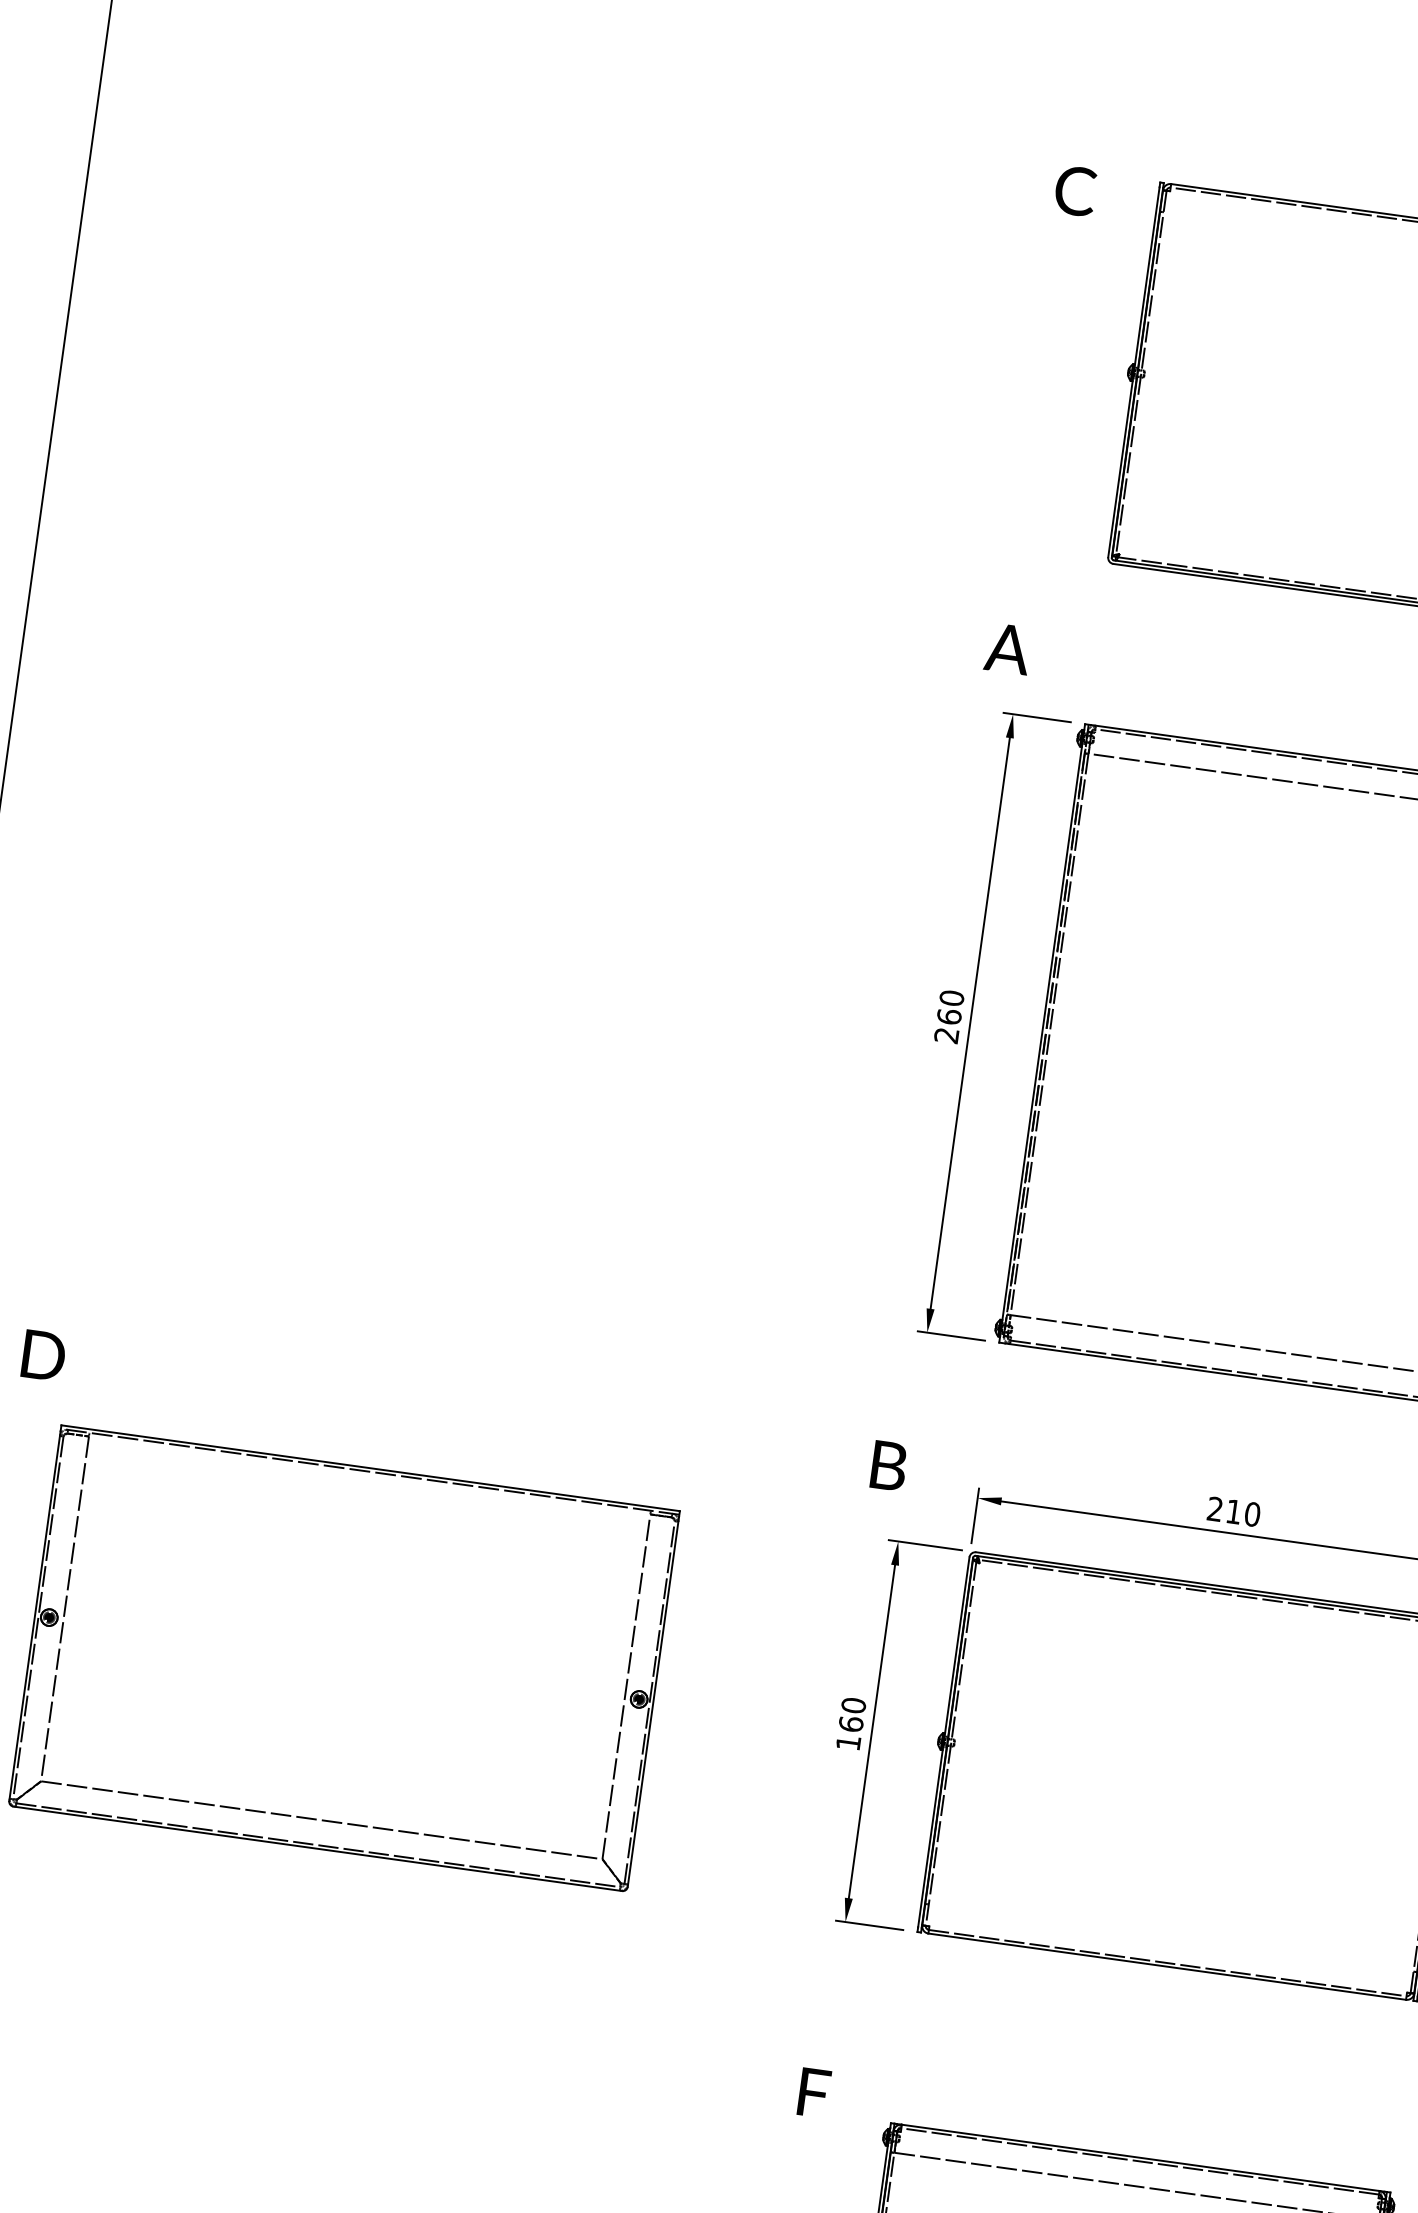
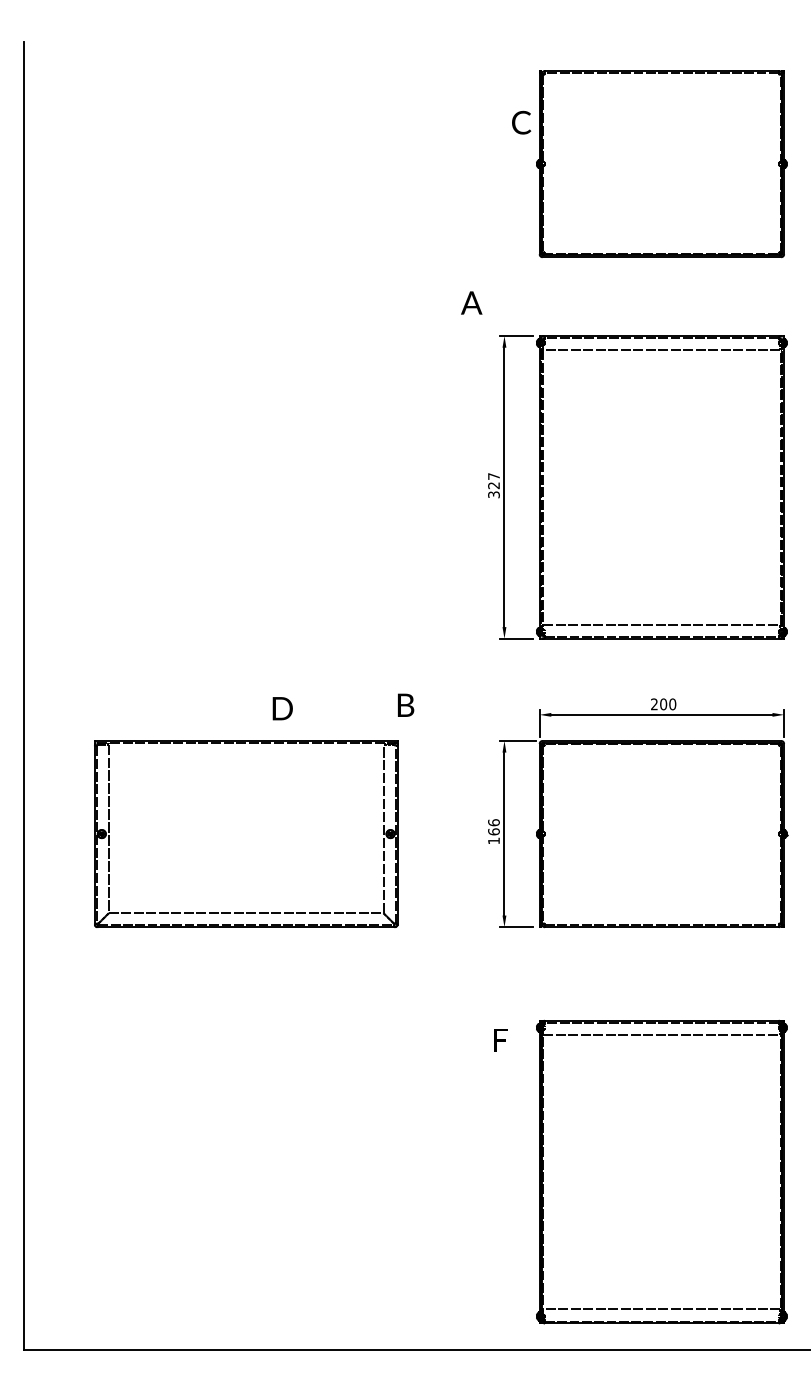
text: (1075, 190) -> (521, 122), moved
text: (1007, 647) -> (471, 302), moved
text: (948, 1016) -> (493, 485), 260 -> 327
text: (43, 1355) -> (282, 708), moved
text: (890, 1464) -> (406, 704), moved
text: (1233, 1512) -> (663, 704), 210 -> 200
text: (852, 1704) -> (493, 822), 160 -> 166
text: (813, 2093) -> (500, 1040), moved

